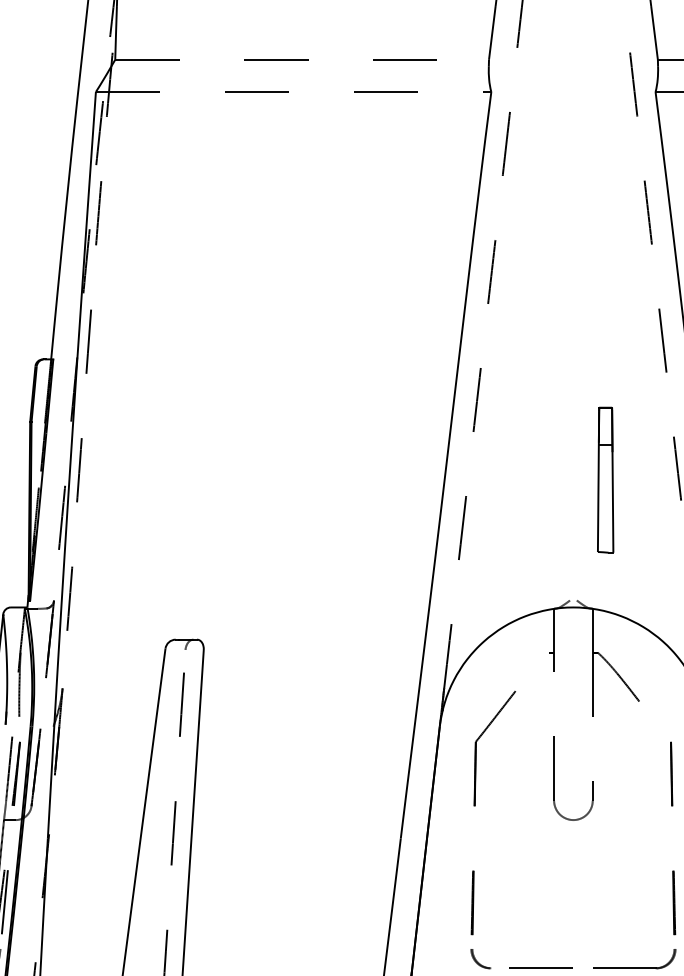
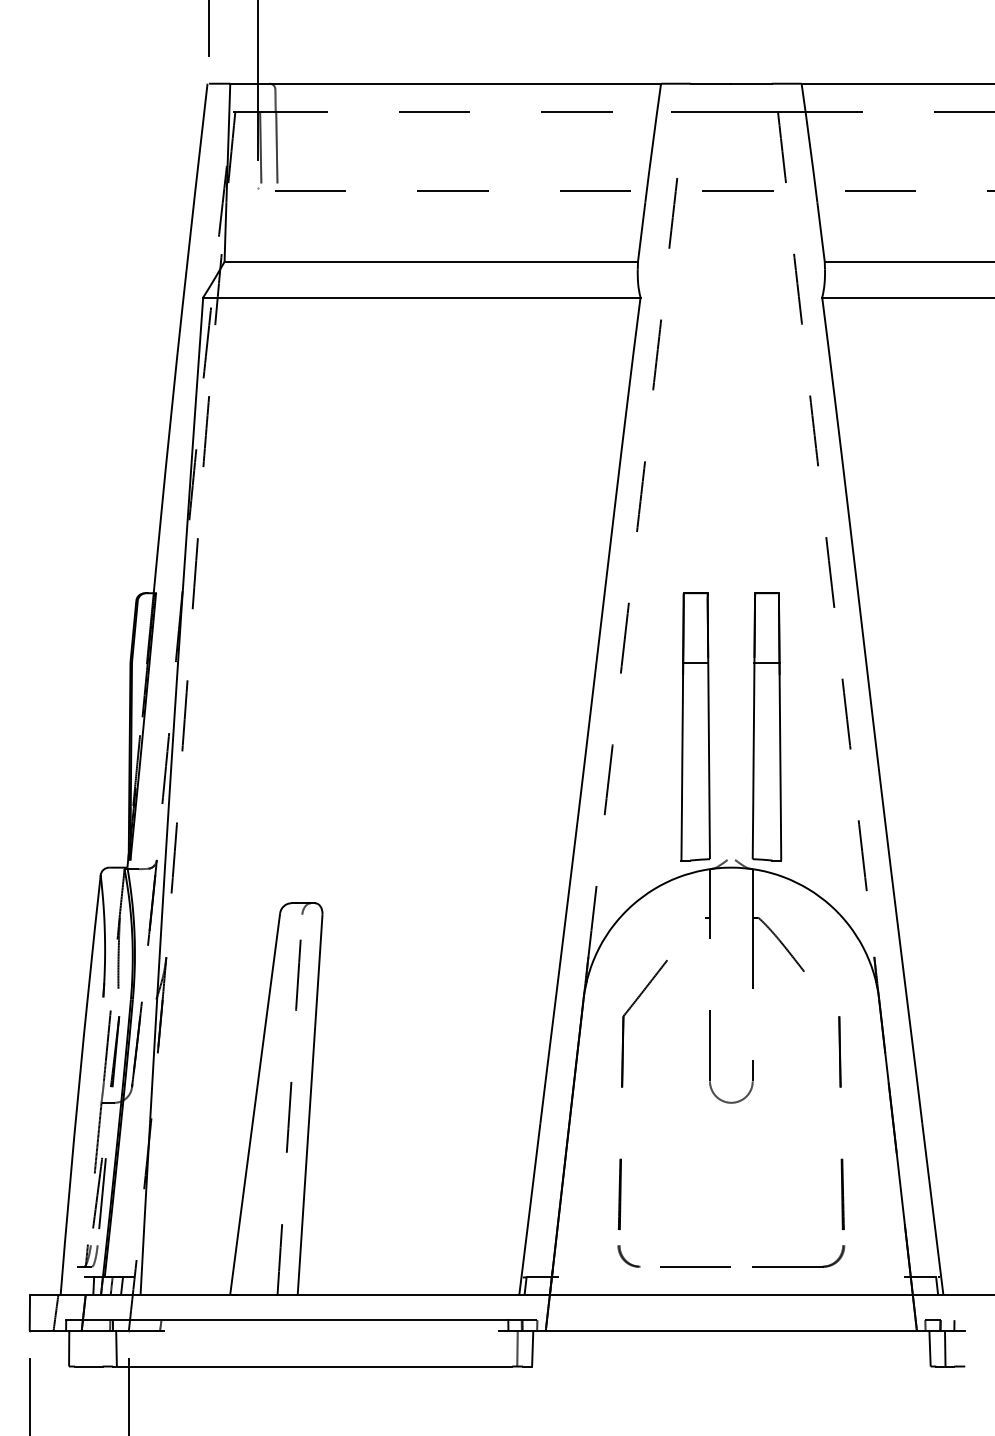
line: (302, 59) -> (431, 261), dashed -> solid
line: (293, 91) -> (421, 297), dashed -> solid
part: (541, 479) -> (695, 726), added
part: (605, 479) -> (766, 726), size x1.67

